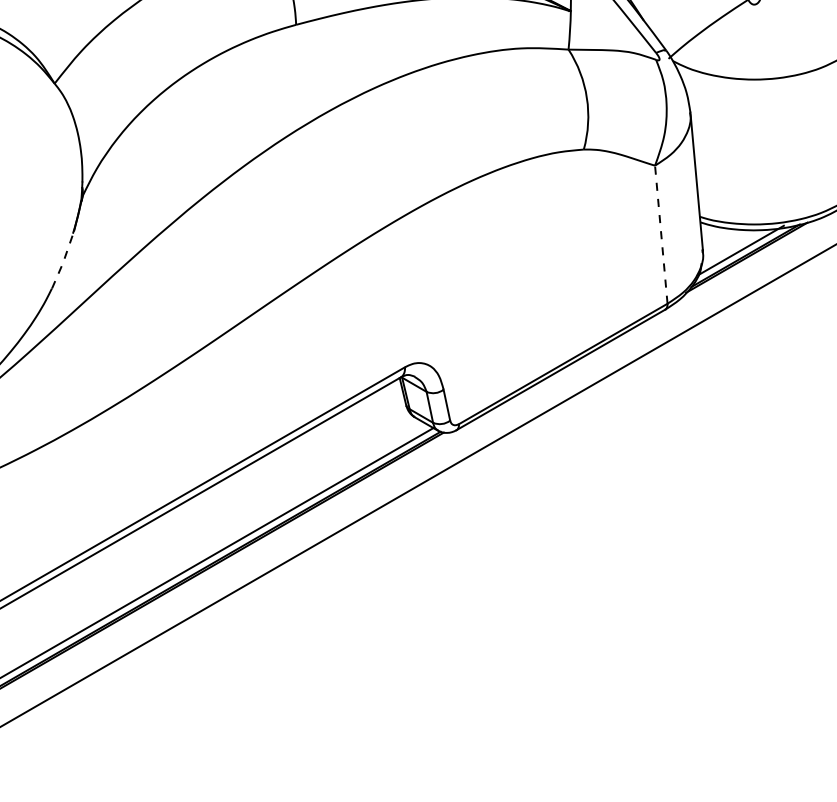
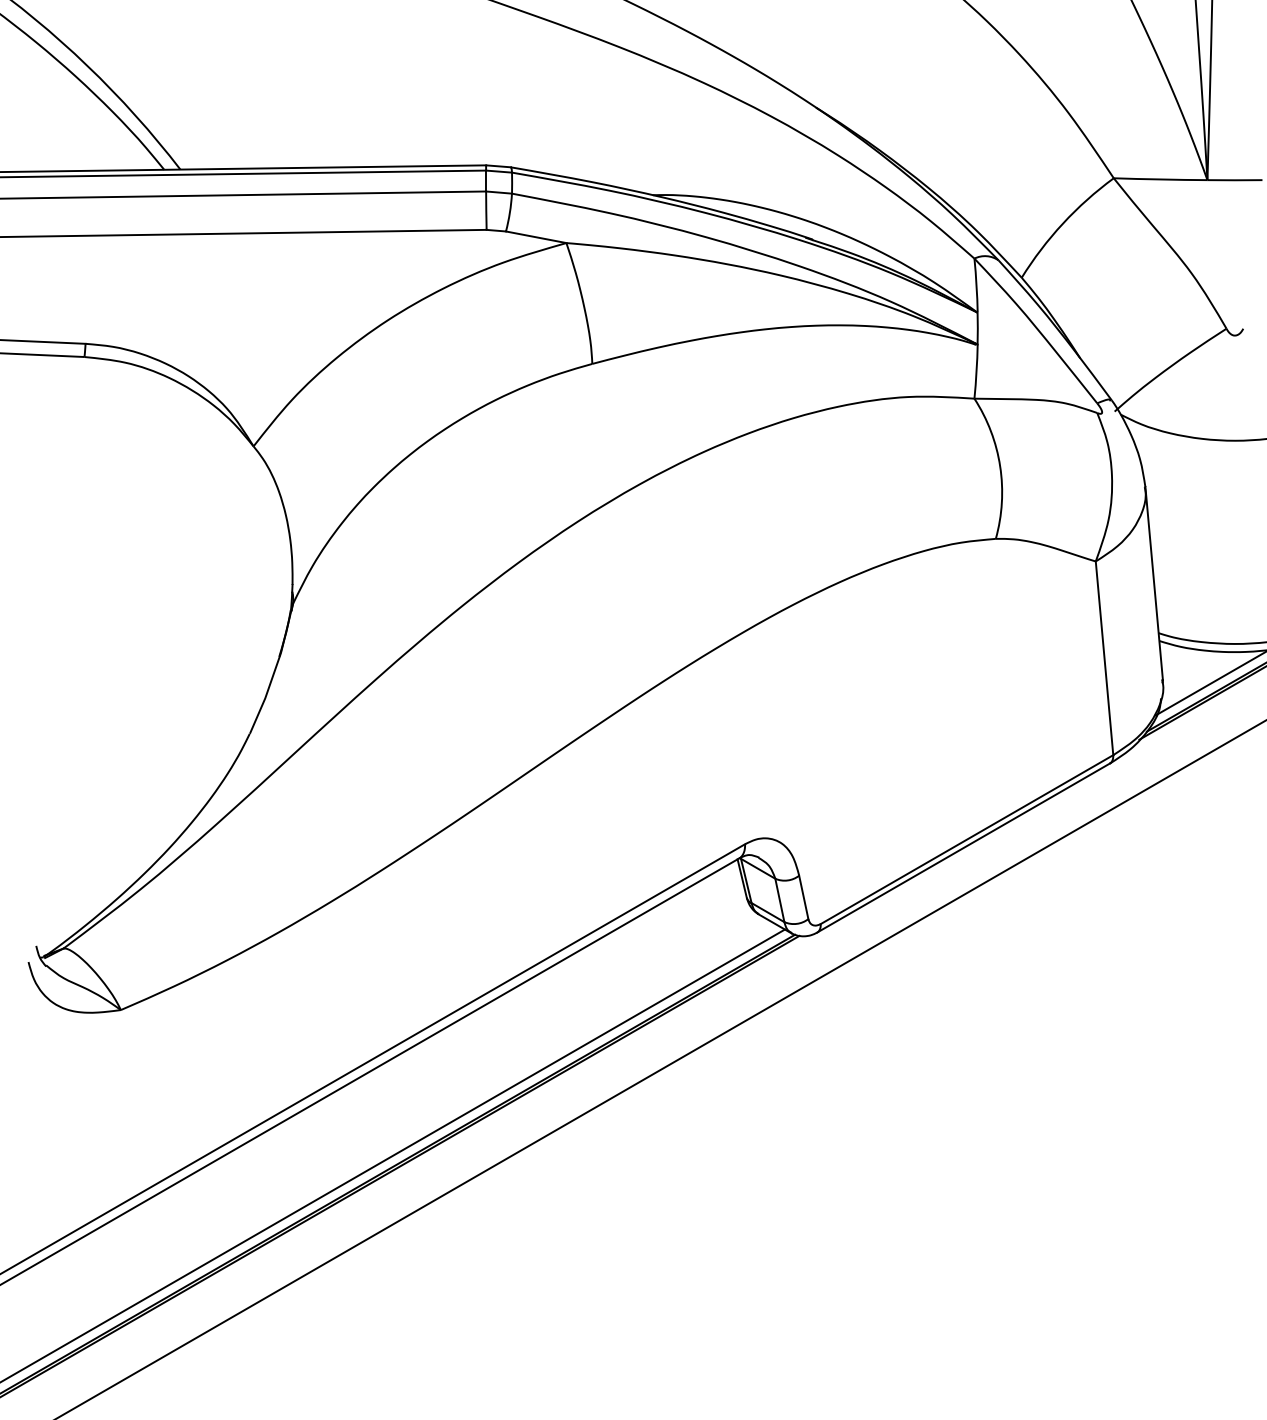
line: (661, 234) -> (1104, 657), dashed -> solid
line: (63, 260) -> (266, 694), dashed -> solid

